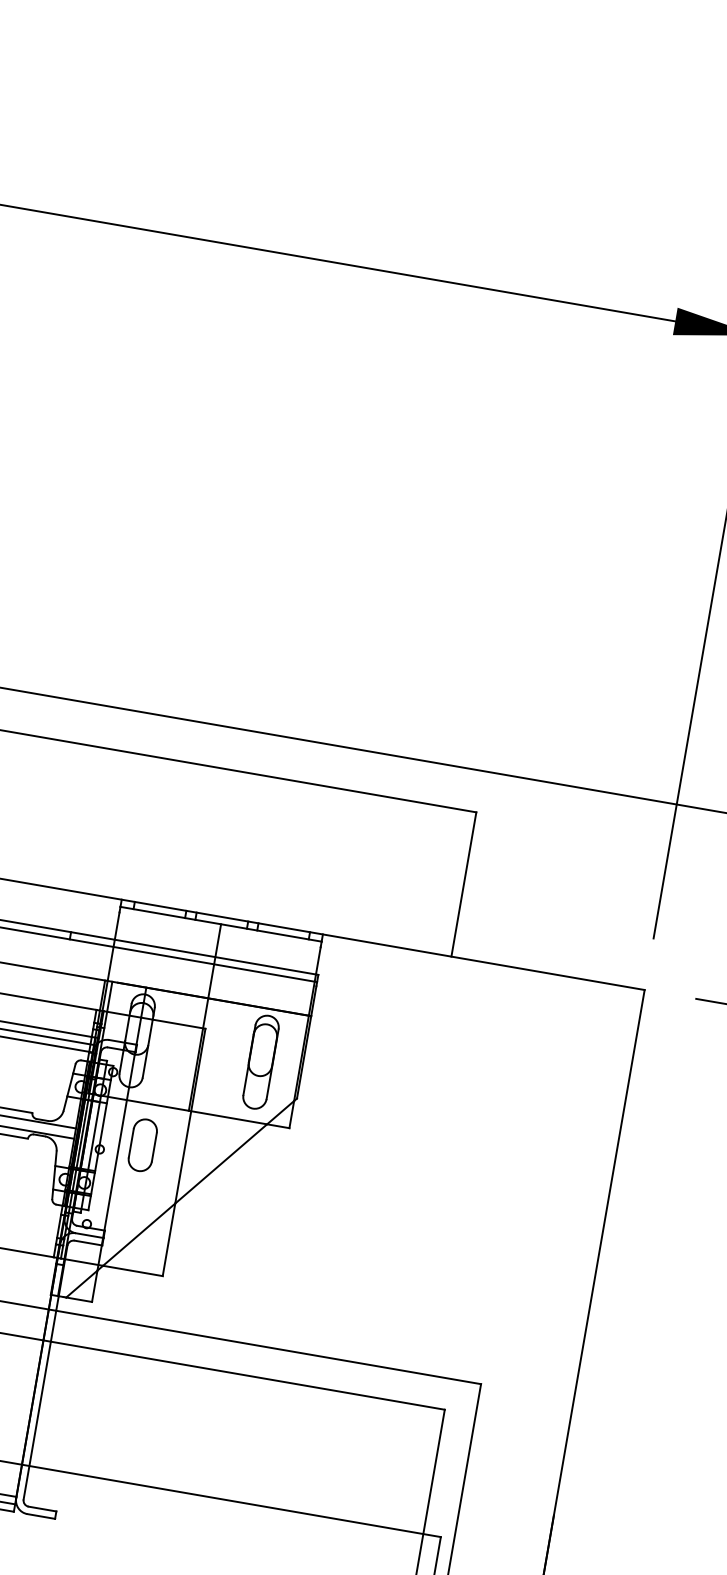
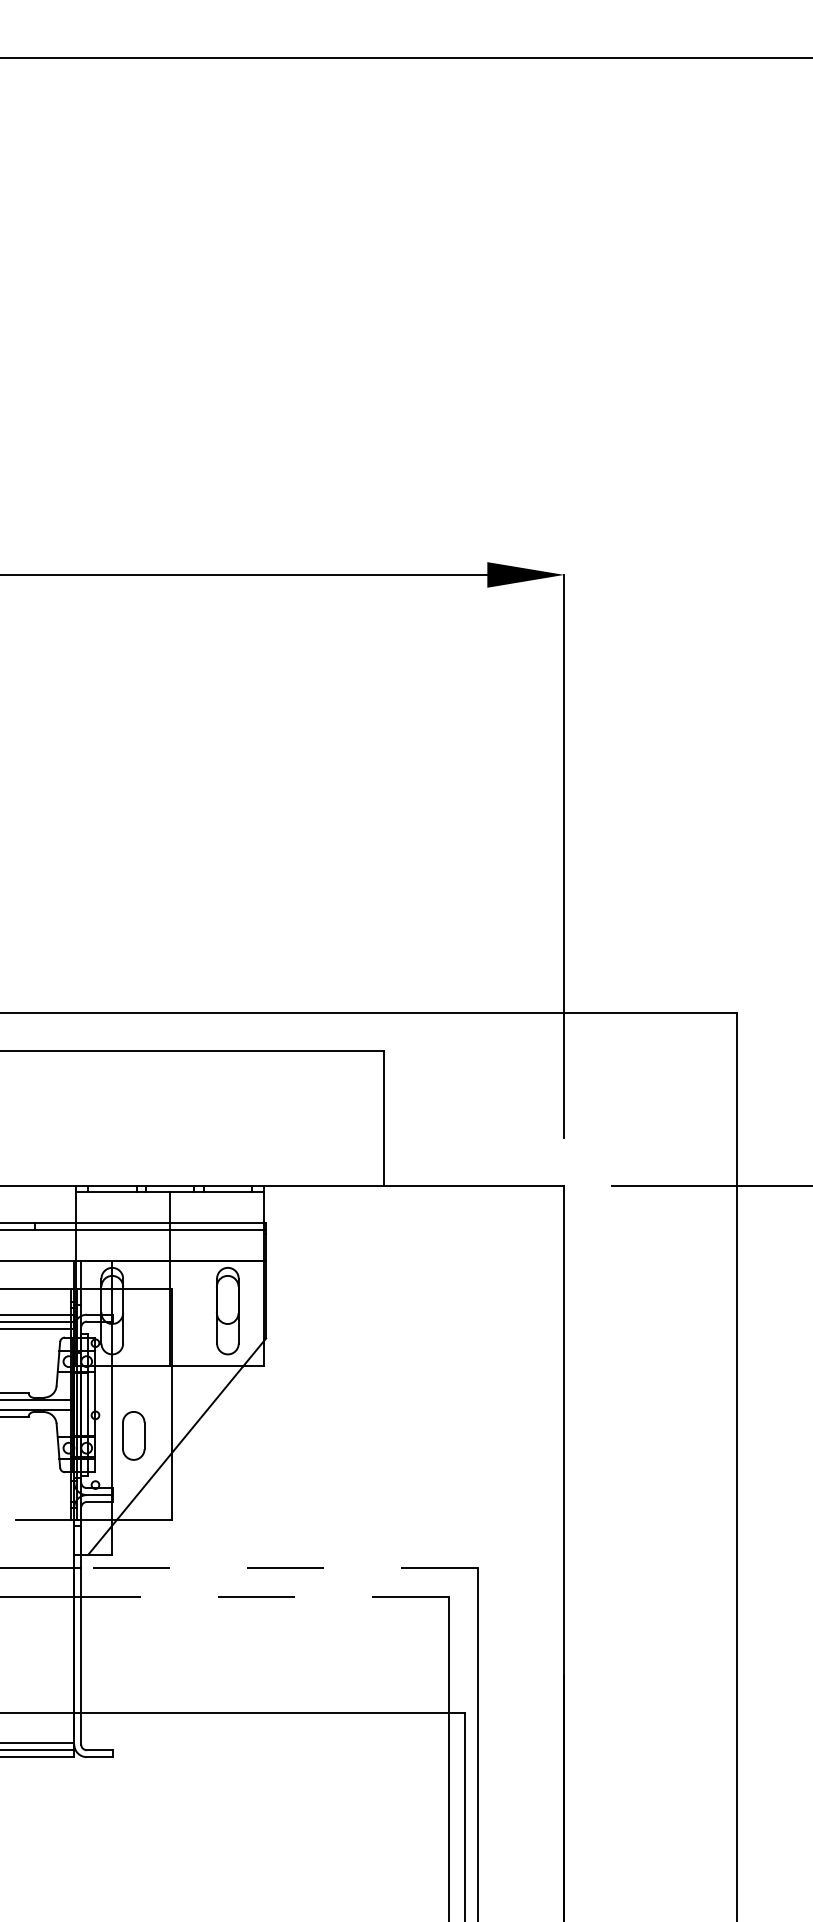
part: (142, 1144) -> (133, 1435), moved
line: (267, 1347) -> (278, 1568), solid -> dashed
line: (248, 1376) -> (265, 1597), solid -> dashed

